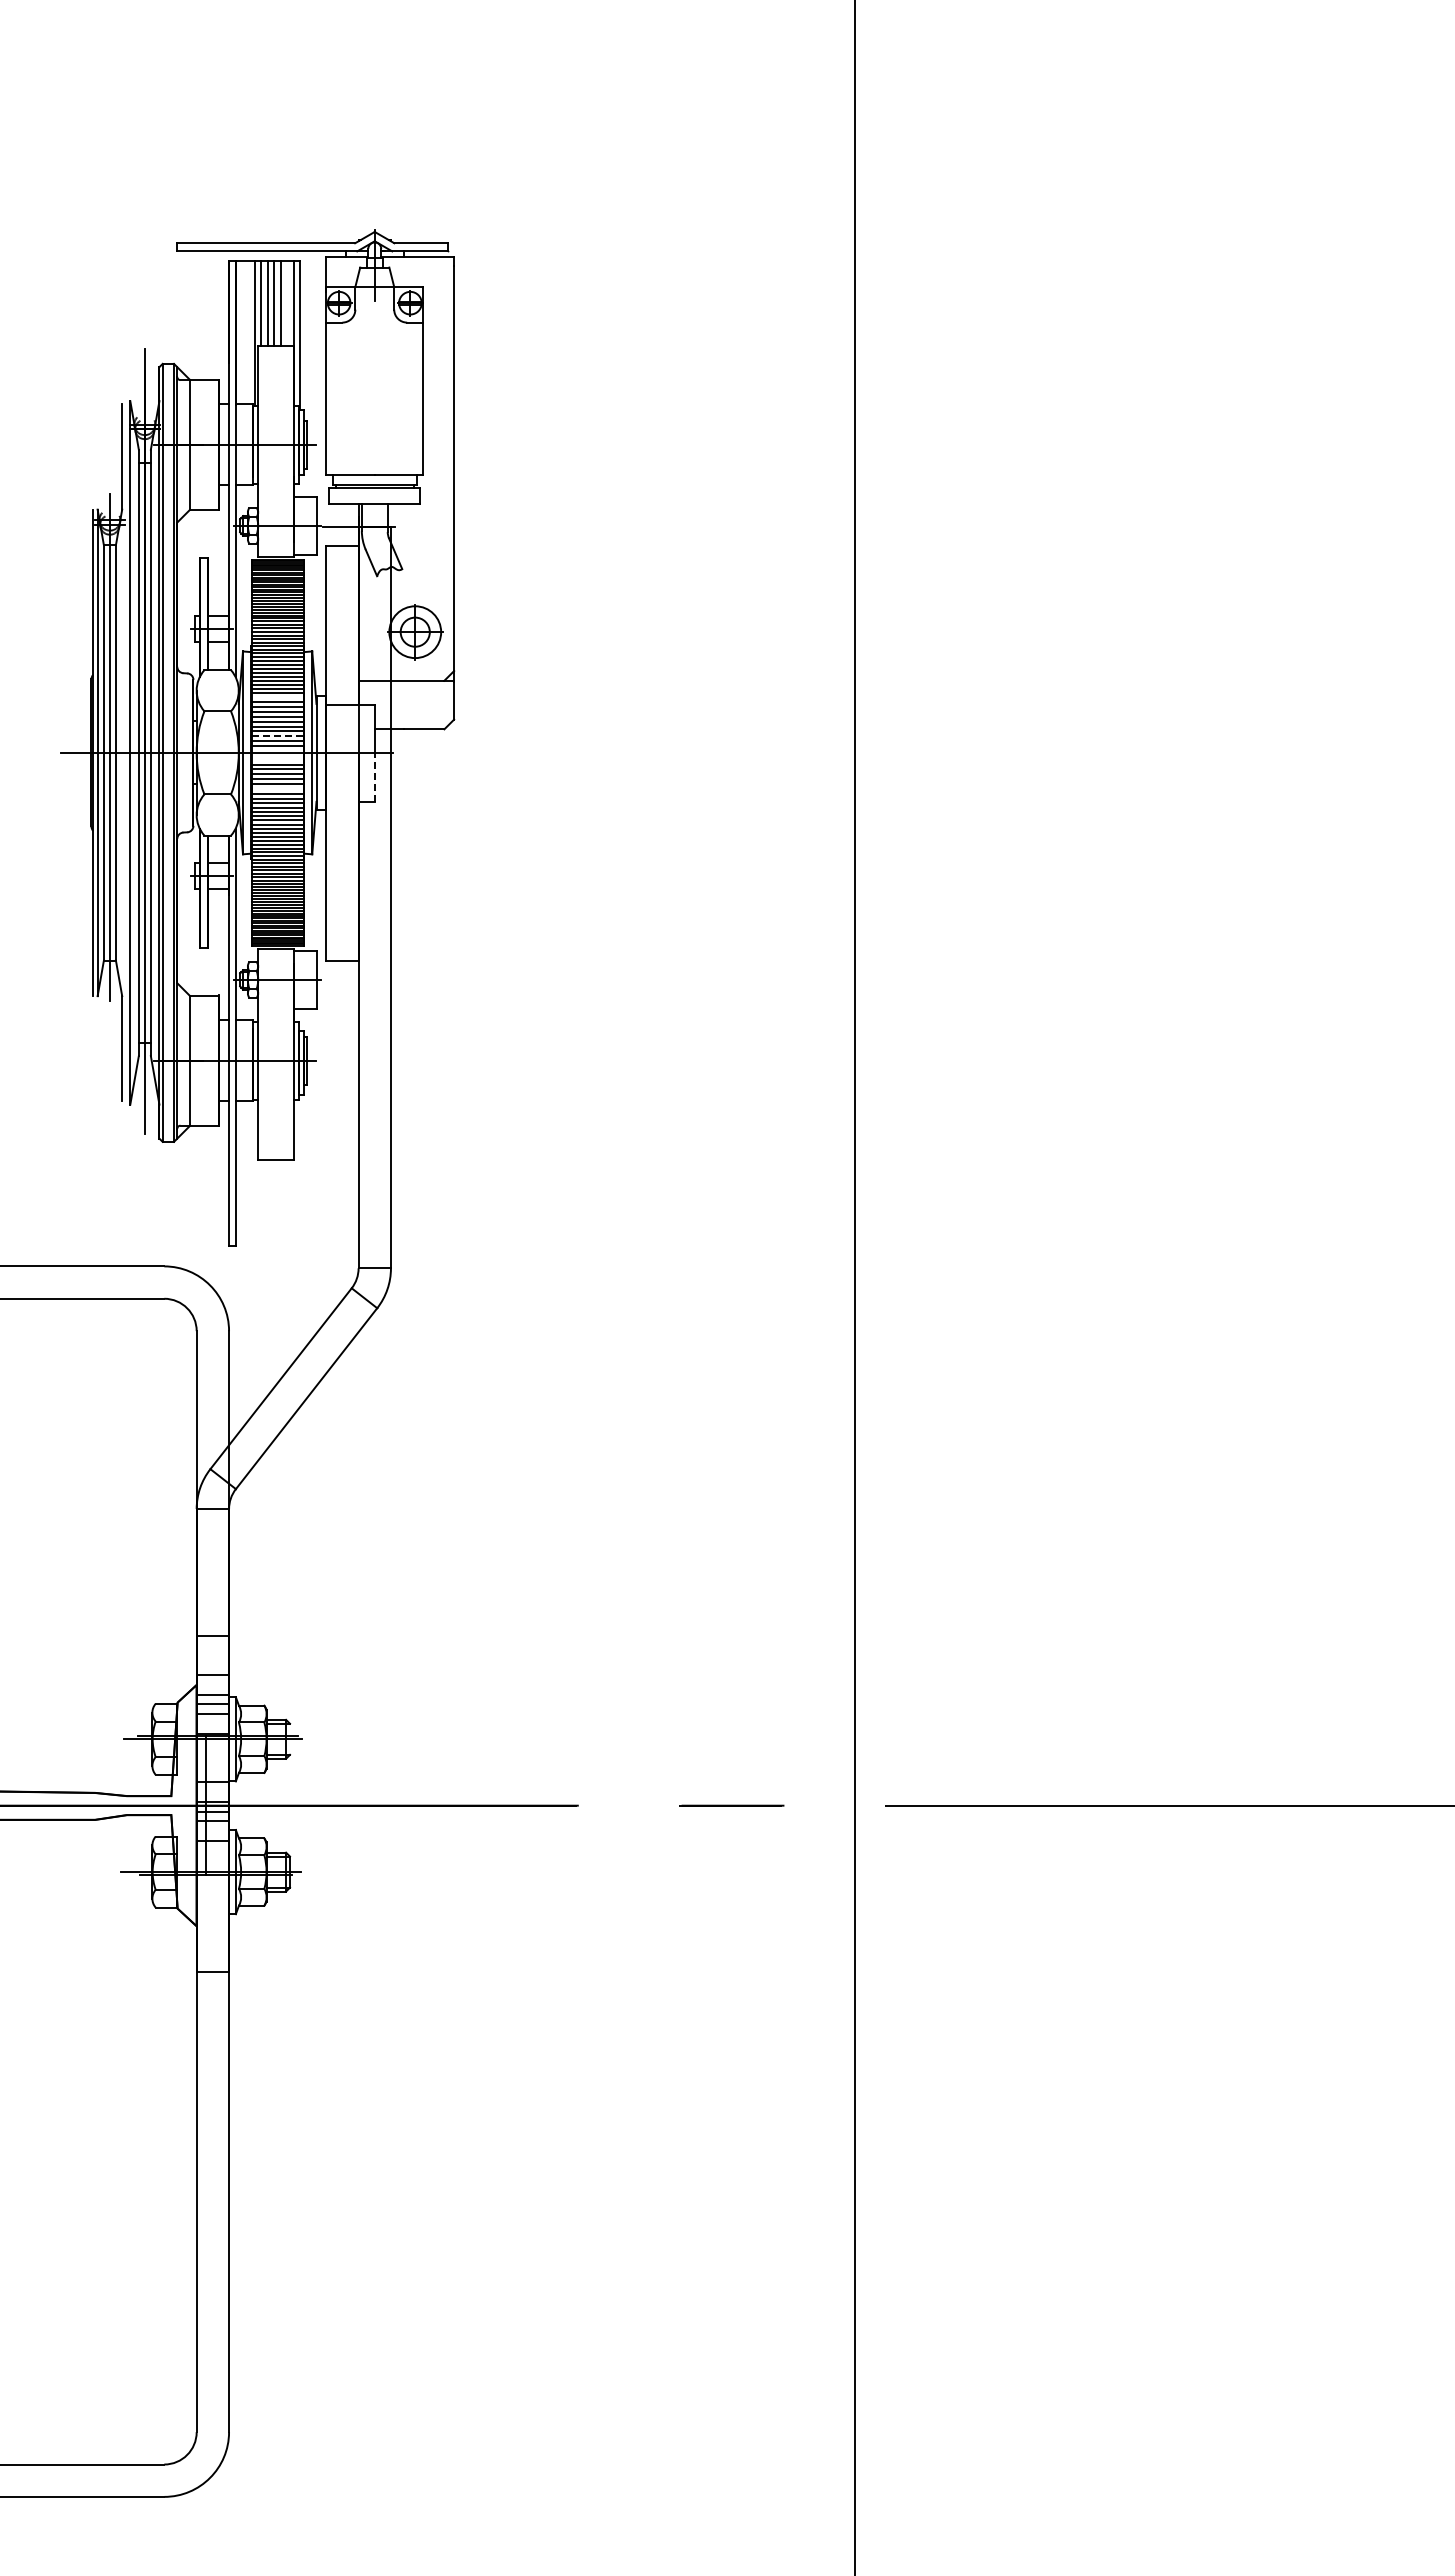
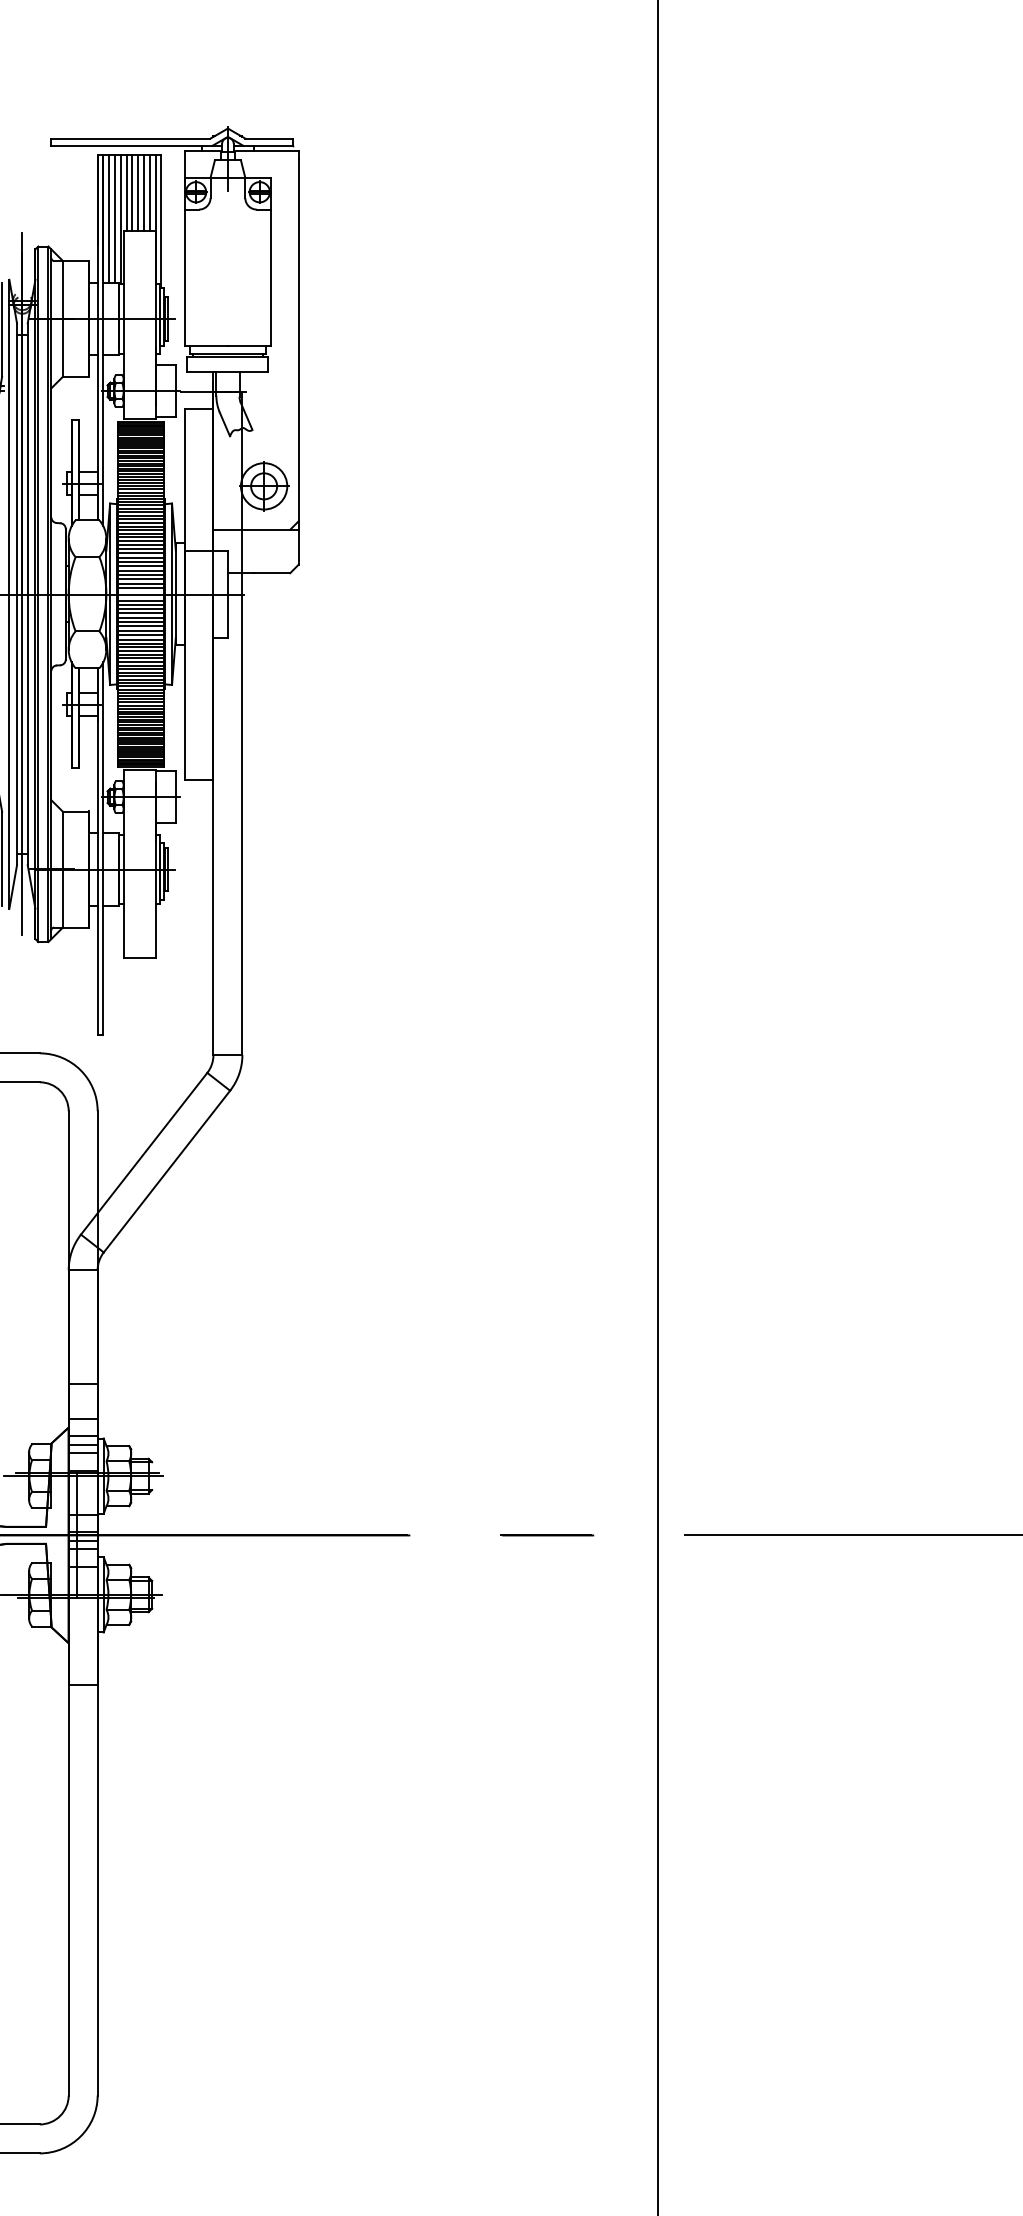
line: (287, 303) -> (149, 192), added
line: (242, 332) -> (109, 218), added
line: (248, 332) -> (115, 218), added
line: (277, 697) -> (140, 544), added
line: (277, 736) -> (140, 579), dashed -> solid
line: (277, 760) -> (140, 601), added
line: (374, 777) -> (227, 616), dashed -> solid
line: (277, 788) -> (140, 626), added

